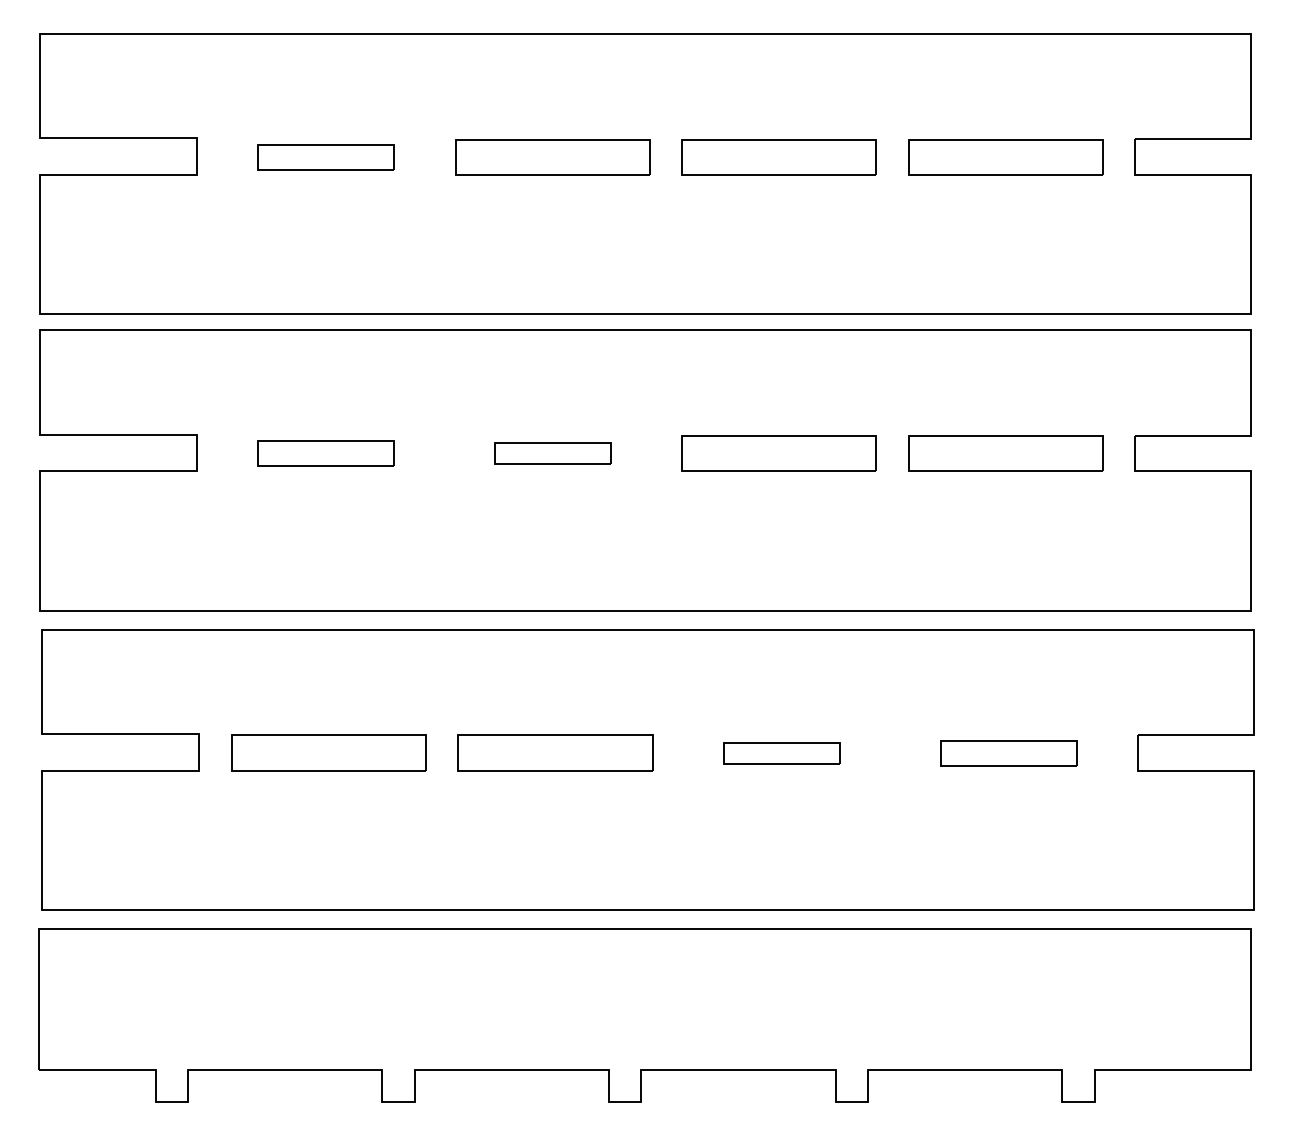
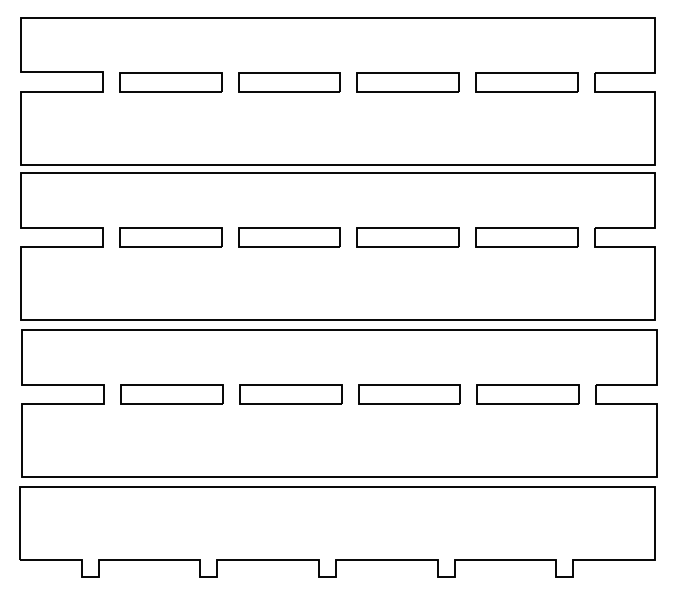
part: (325, 157) -> (170, 82), size x1.43
part: (325, 453) -> (170, 237), size x1.43
part: (552, 453) -> (289, 237), size x1.67
part: (782, 753) -> (409, 394), size x1.67
part: (1007, 753) -> (527, 394), size x1.43

